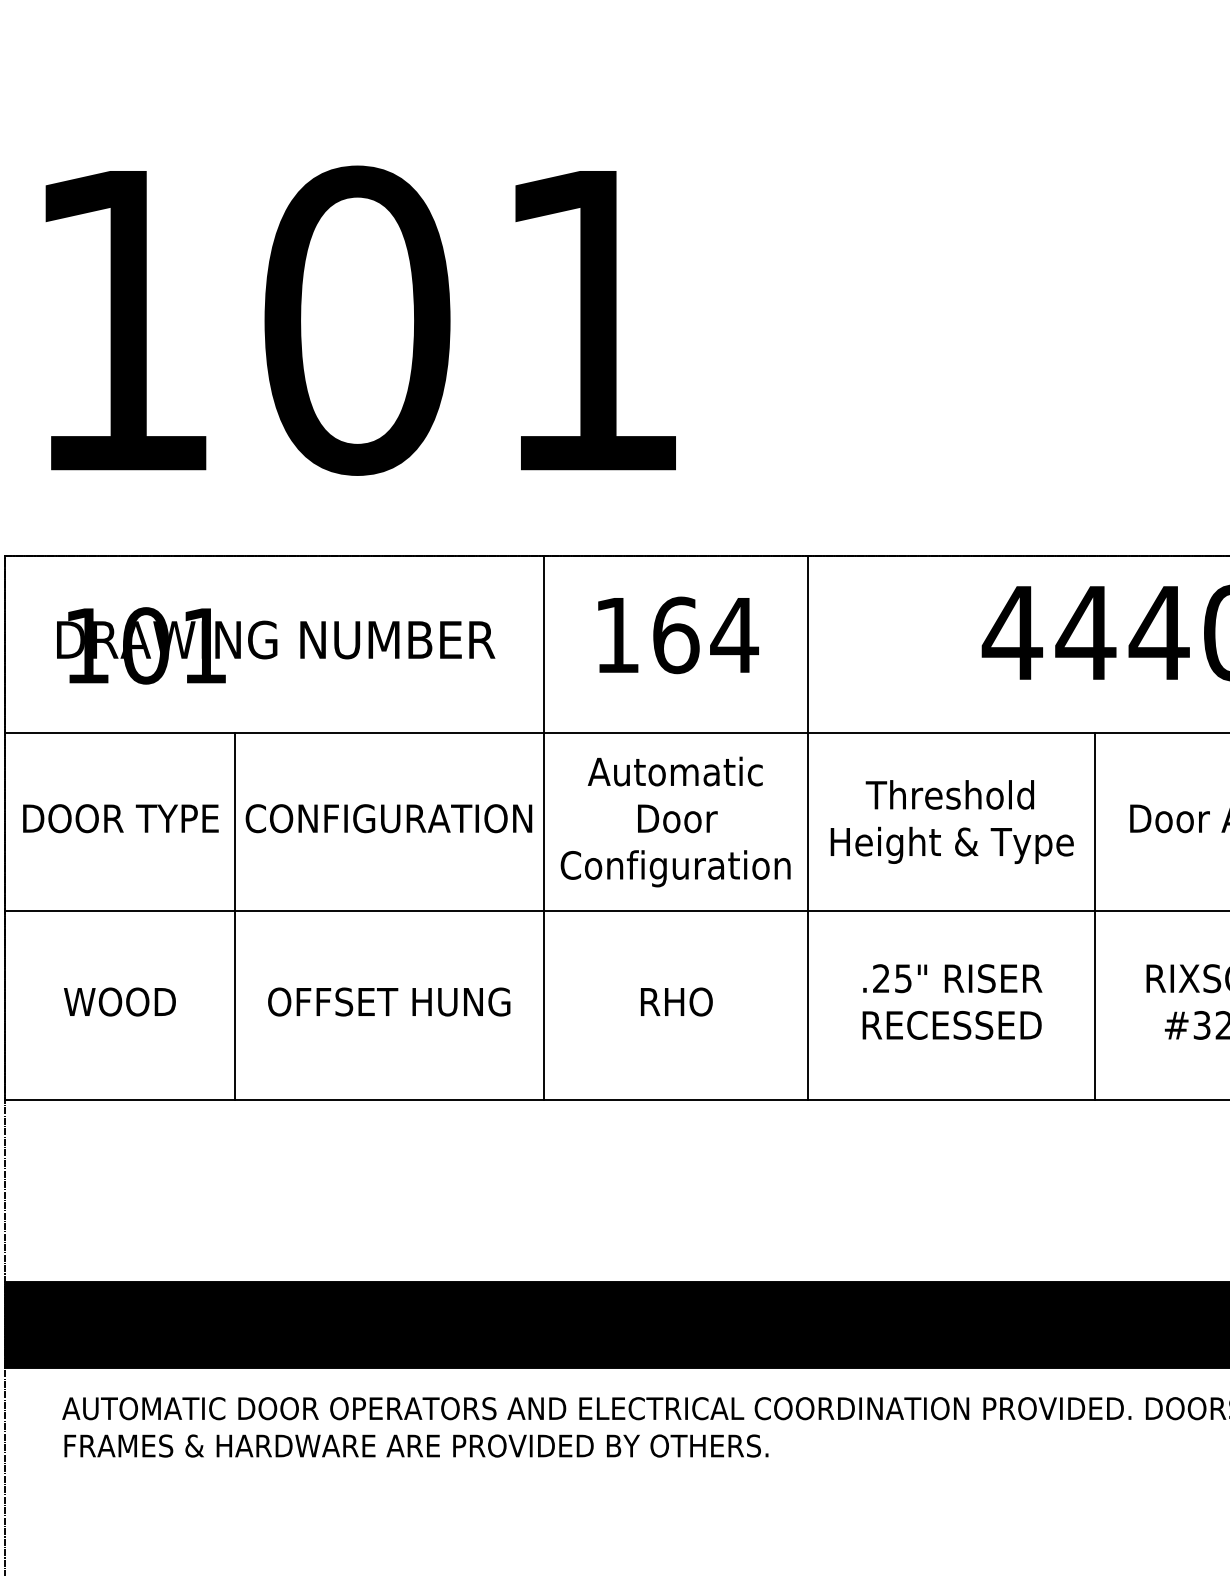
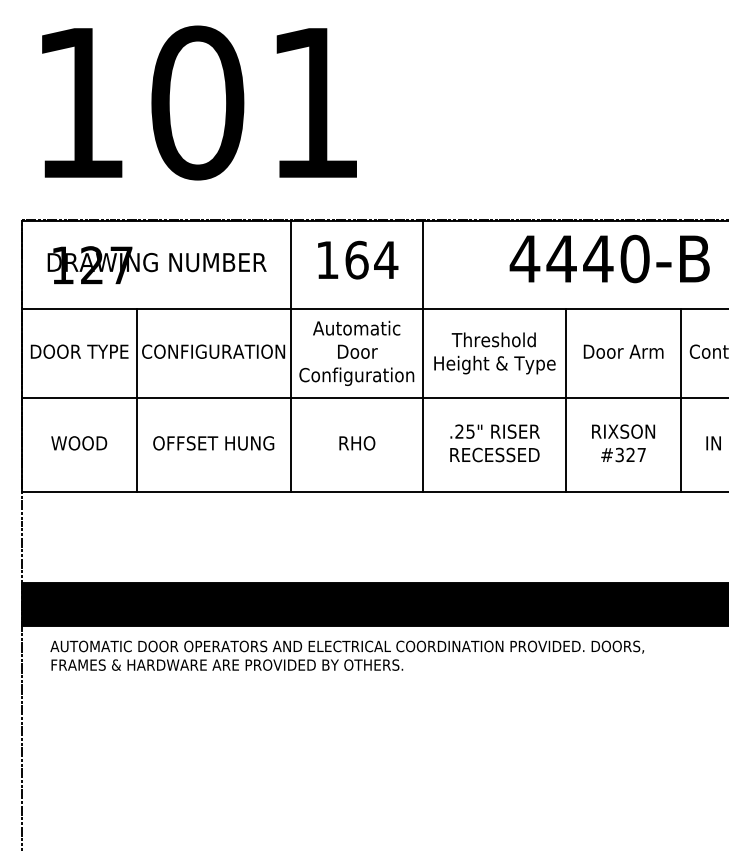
text: (174, 645) -> (106, 265), 101 -> 127

